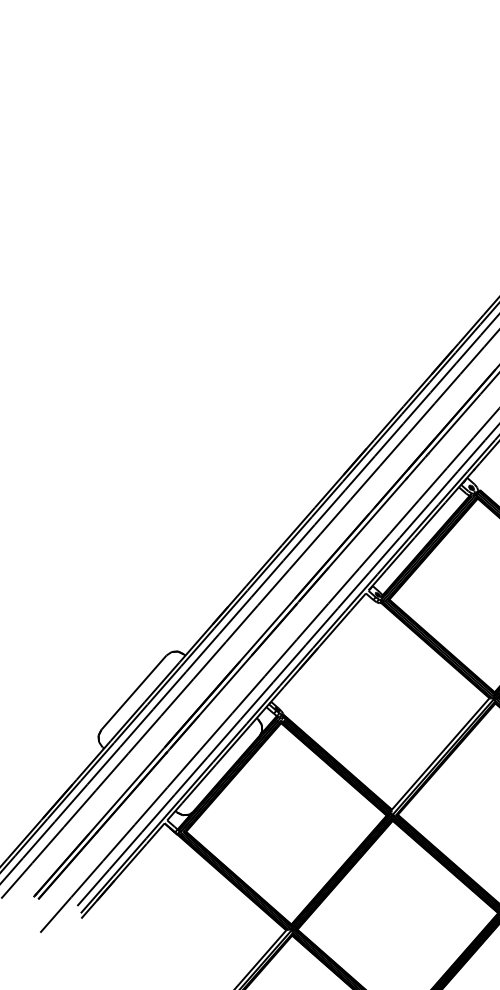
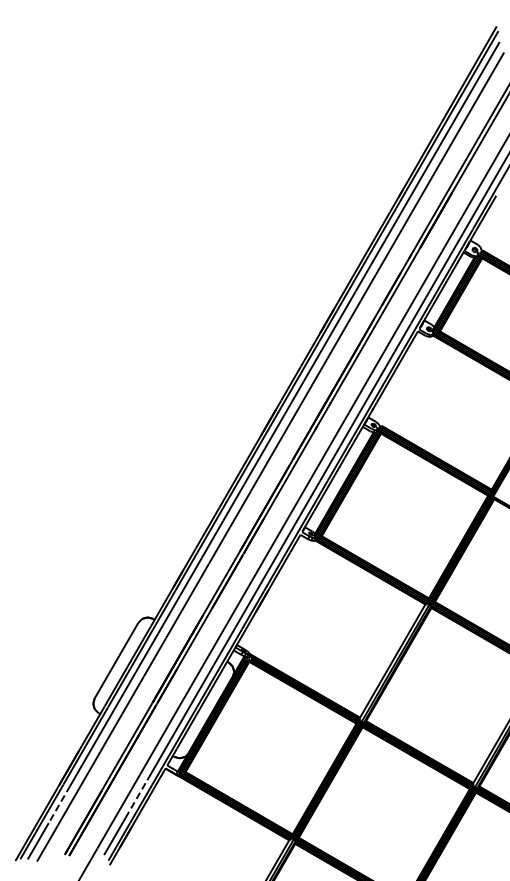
line: (38, 840) -> (59, 804), solid -> dashed
line: (125, 851) -> (136, 799), solid -> dashed

